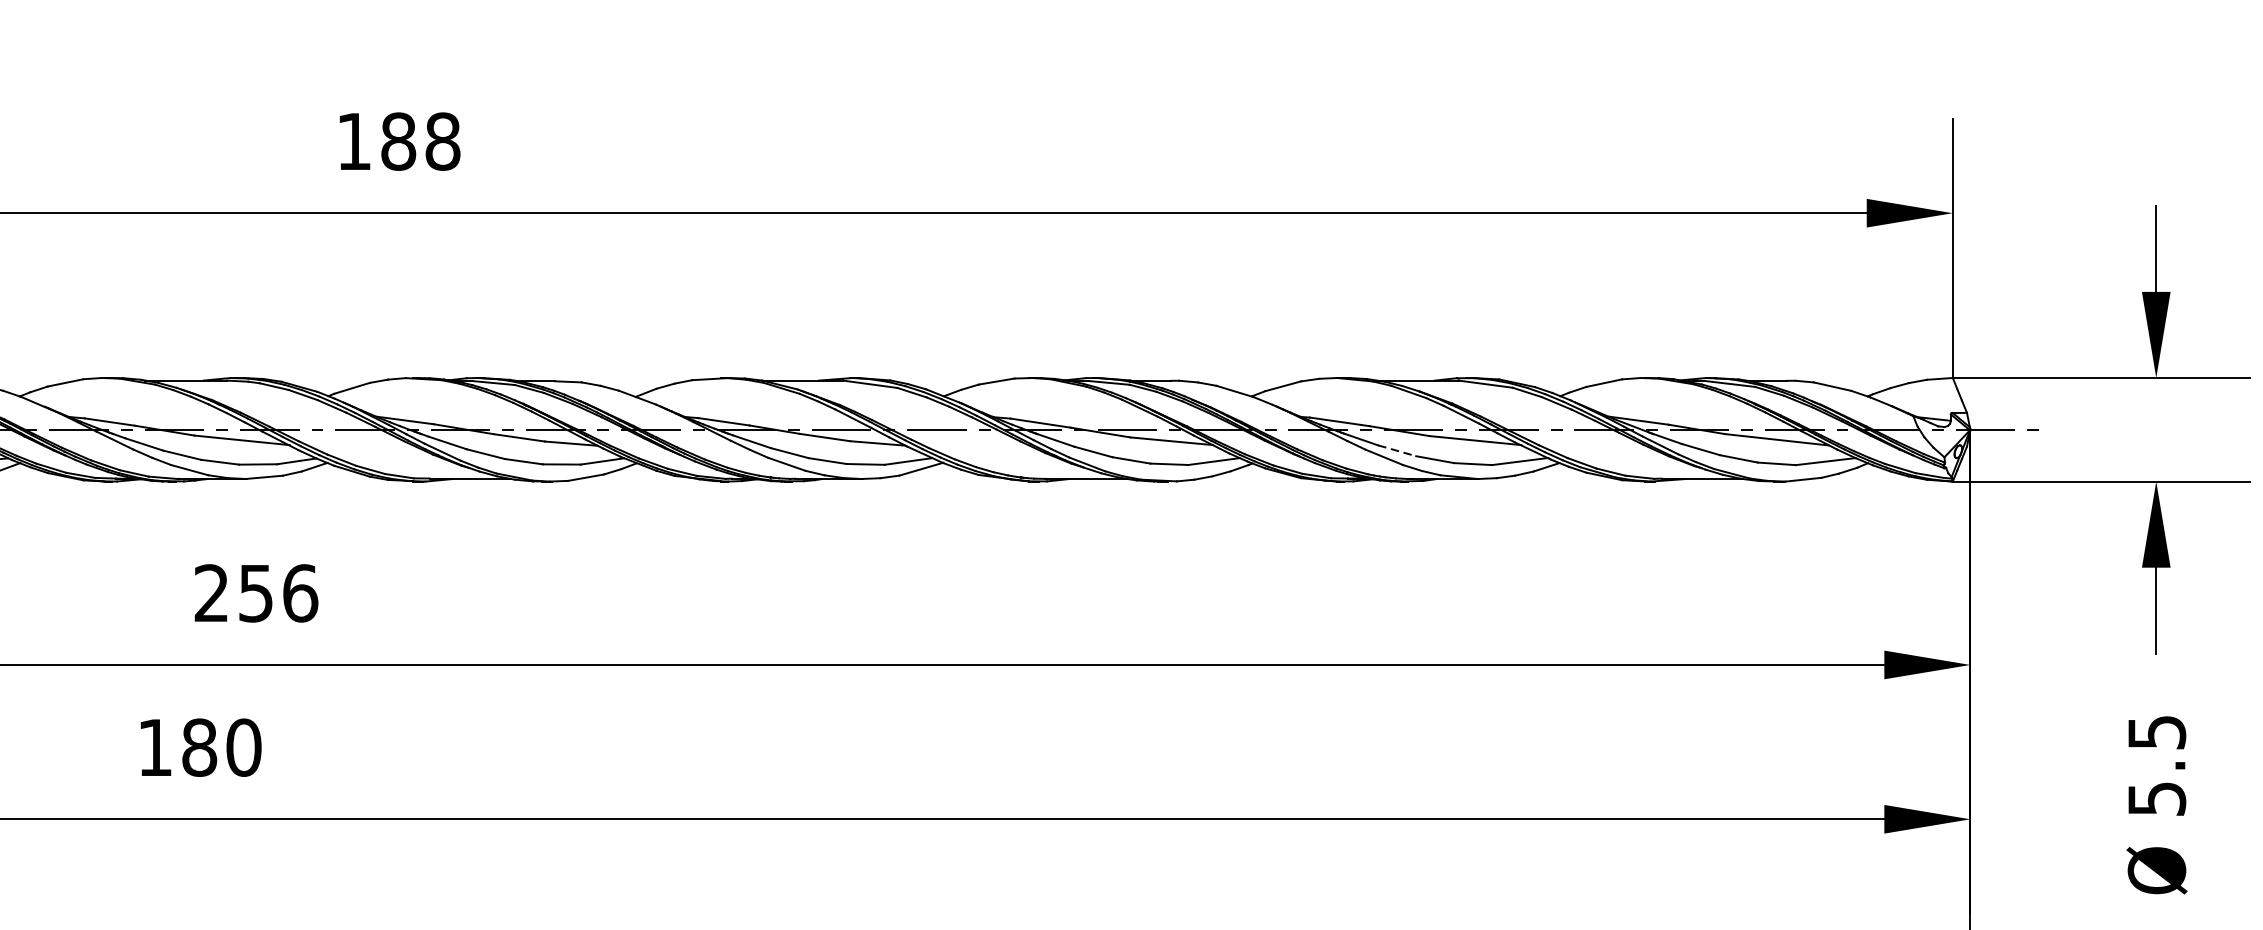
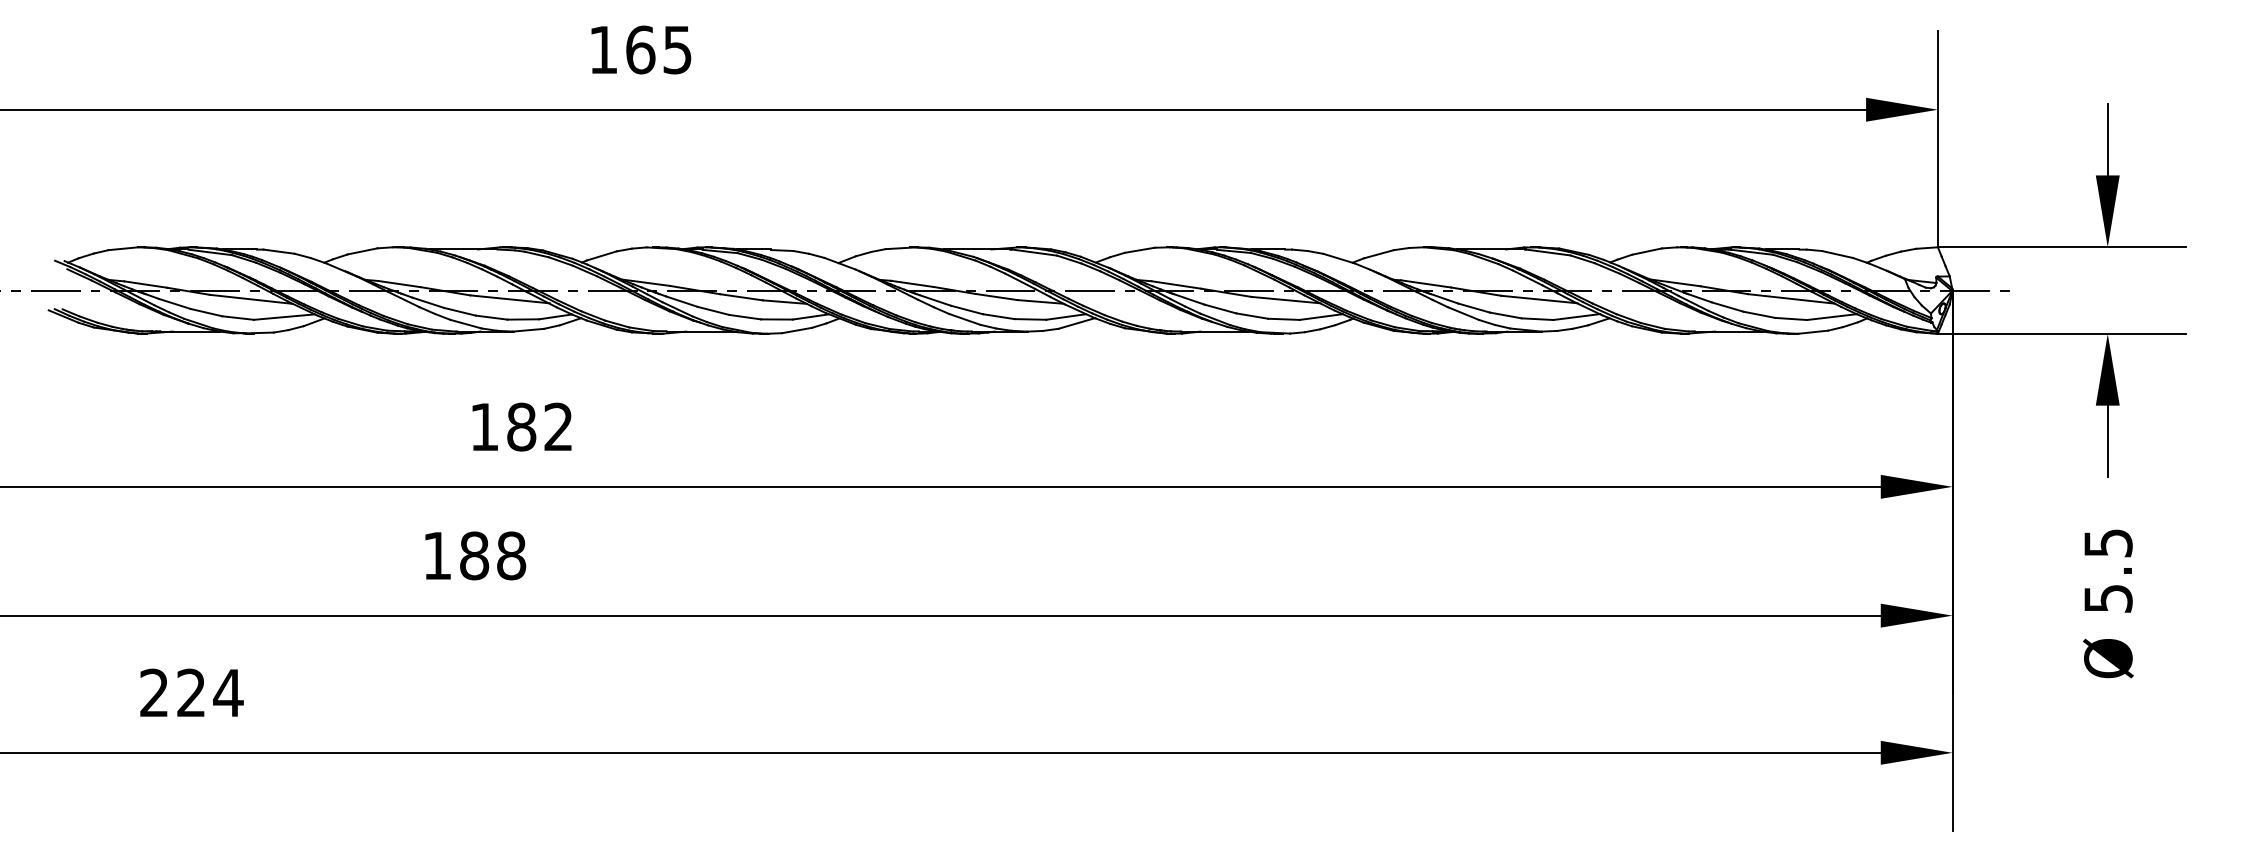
text: (421, 141) -> (659, 49), 188 -> 165
line: (1397, 451) -> (1474, 308), dashed -> solid
text: (255, 592) -> (521, 426), 256 -> 182
text: (243, 747) -> (511, 555), 180 -> 188

